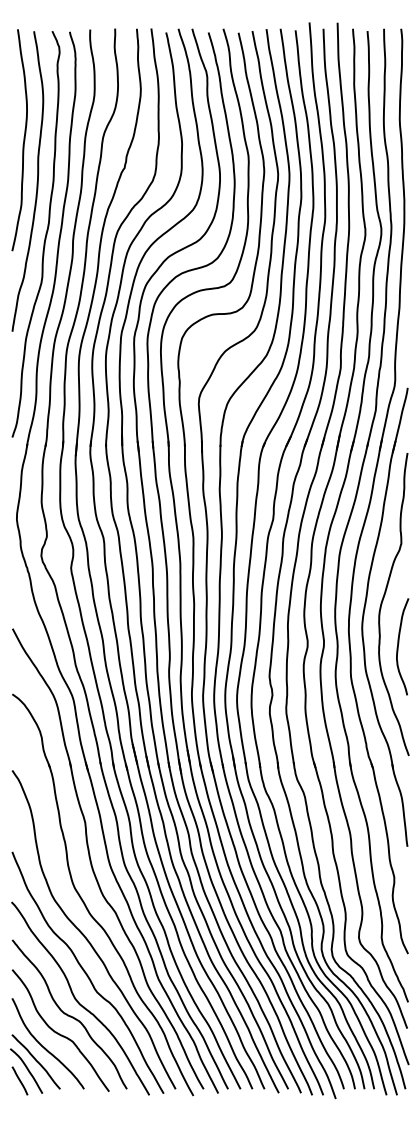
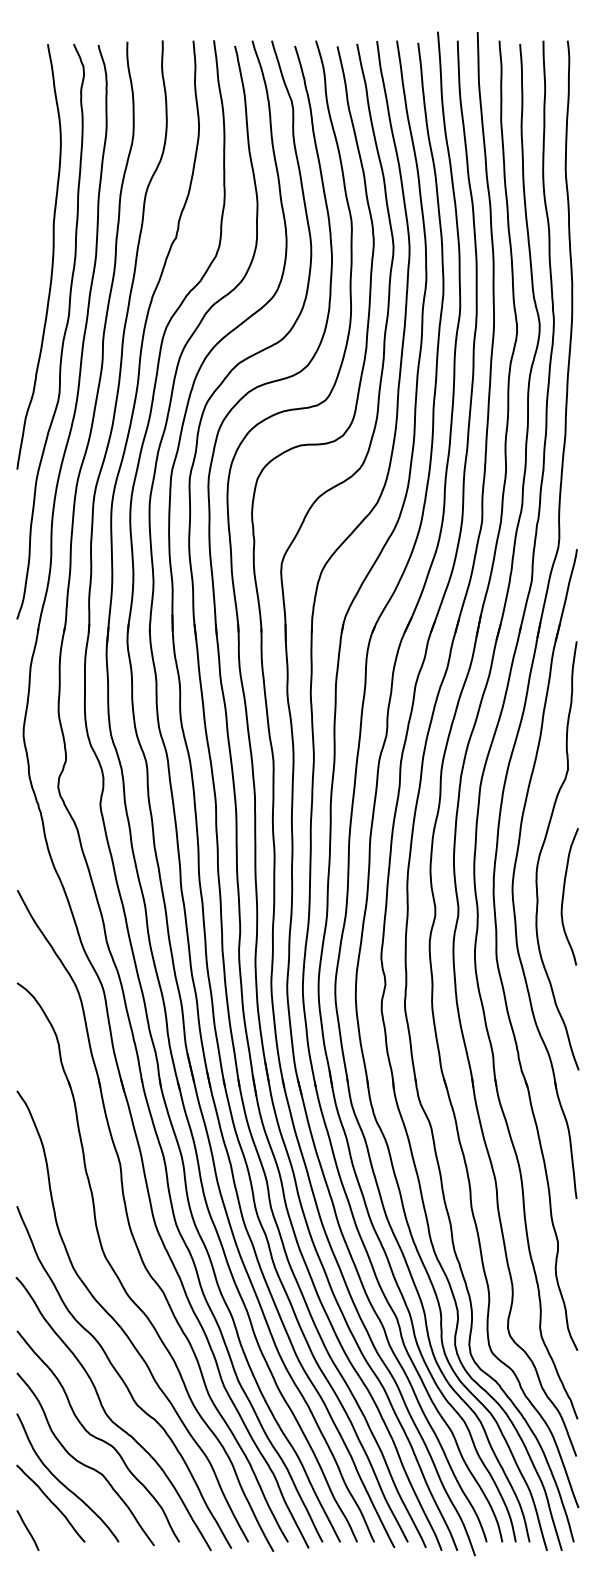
curve: (23, 141) -> (32, 200), removed
curve: (398, 645) -> (564, 895), moved
curve: (27, 1070) -> (38, 1515), removed

